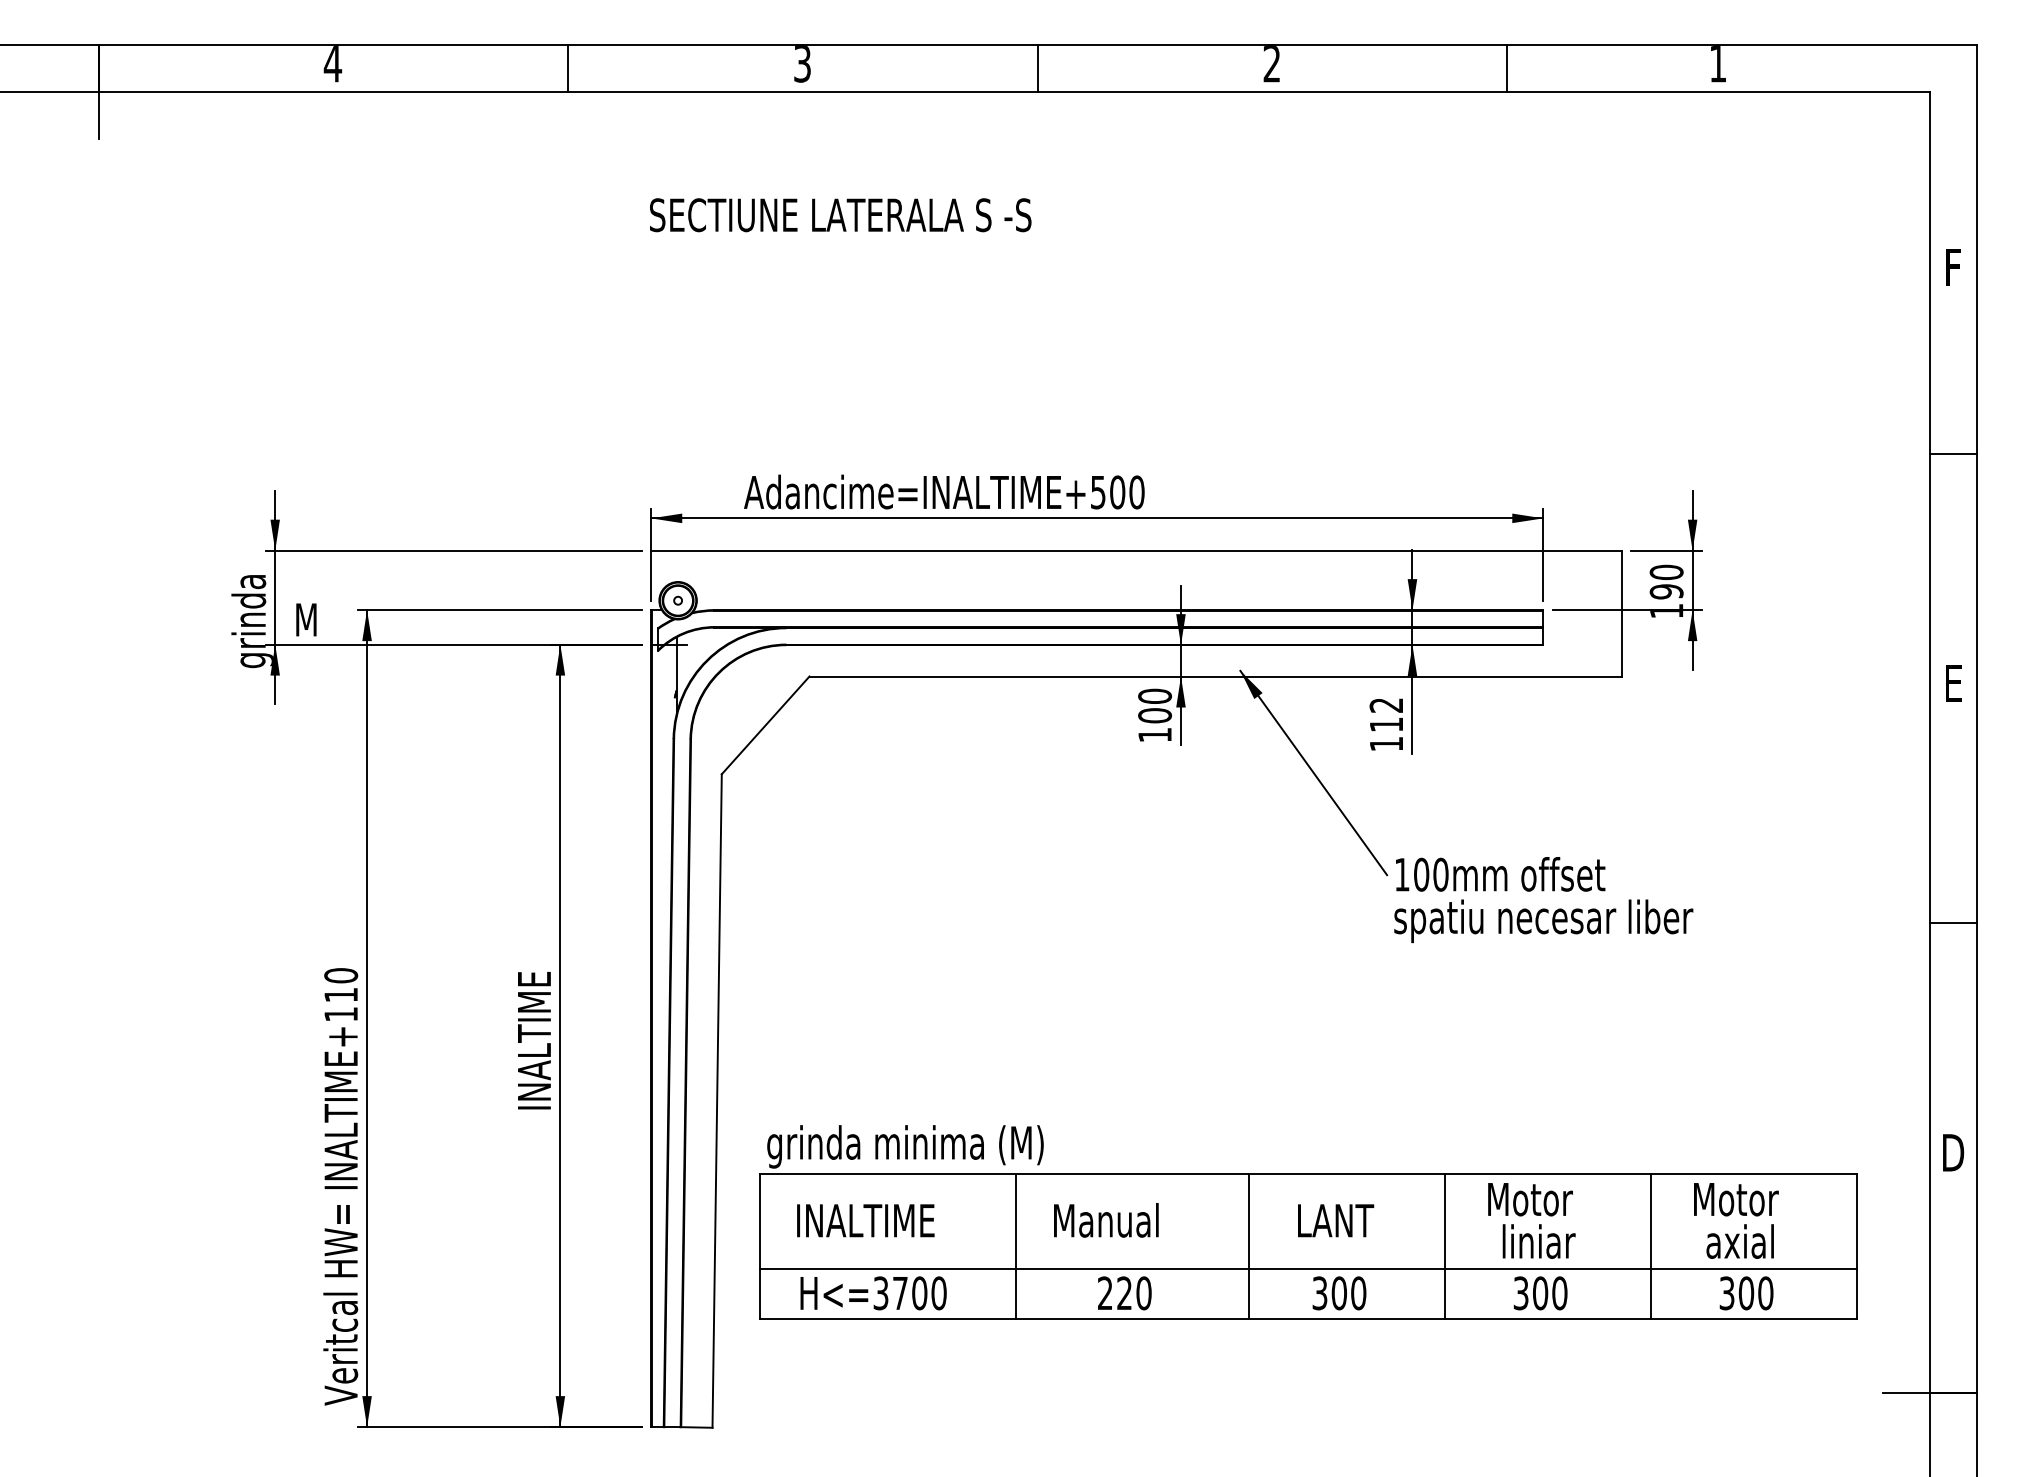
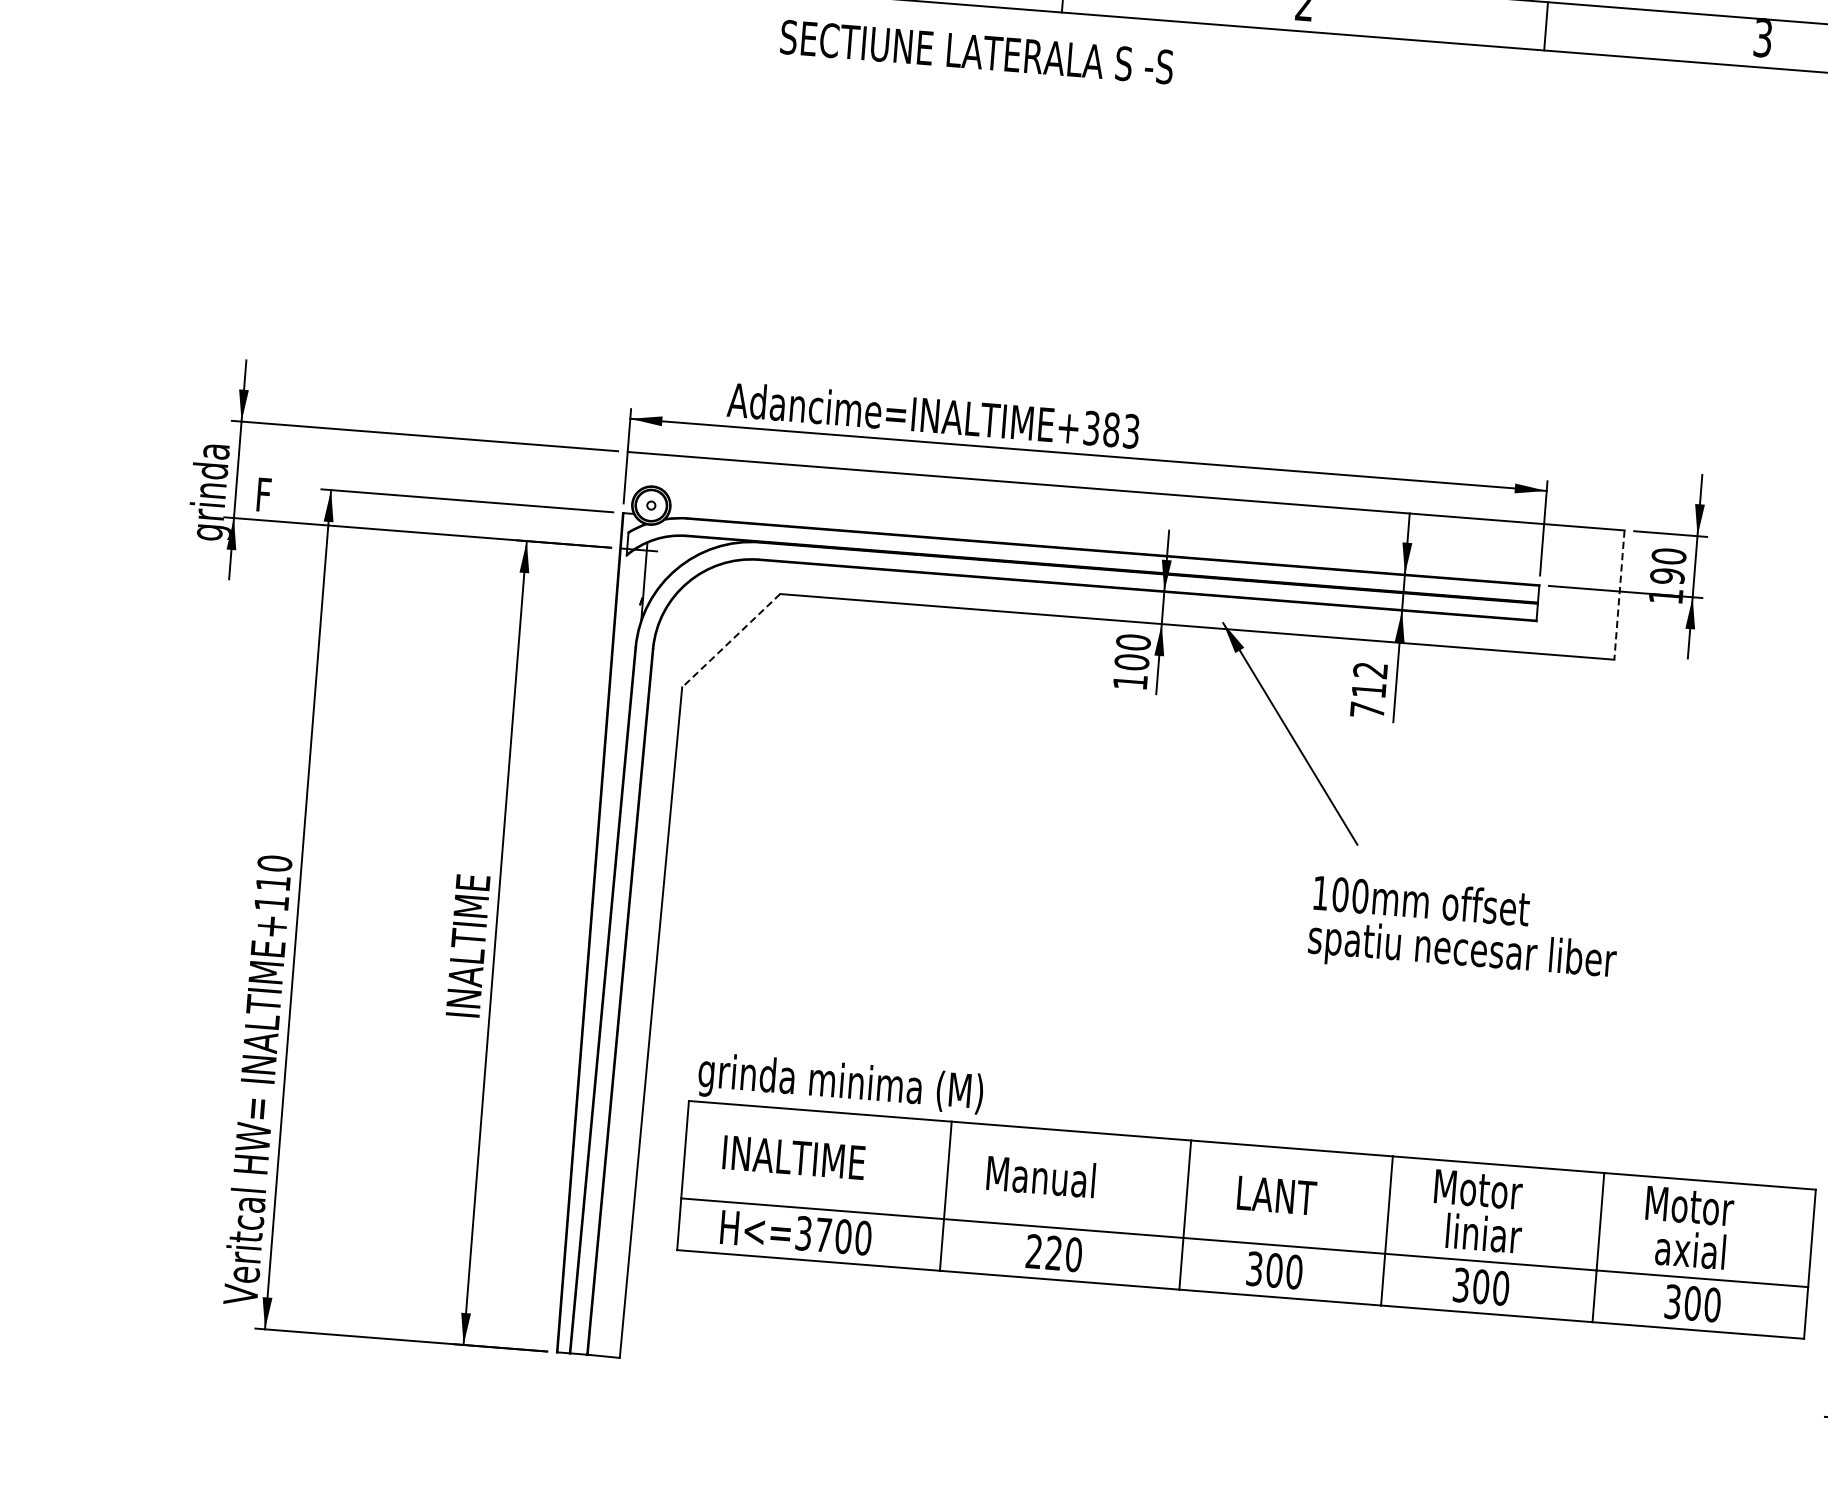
text: (1717, 64) -> (1762, 38), 1 -> 3
text: (840, 215) -> (976, 52), moved
text: (1117, 492) -> (1111, 429), Adancime=INALTIME+500 -> Adancime=INALTIME+383
line: (1621, 613) -> (1619, 594), solid -> dashed
text: (306, 619) -> (268, 494), M -> F
line: (765, 725) -> (731, 640), solid -> dashed
text: (1386, 744) -> (1367, 710), 112 -> 712
text: (1543, 900) -> (1463, 931), moved

